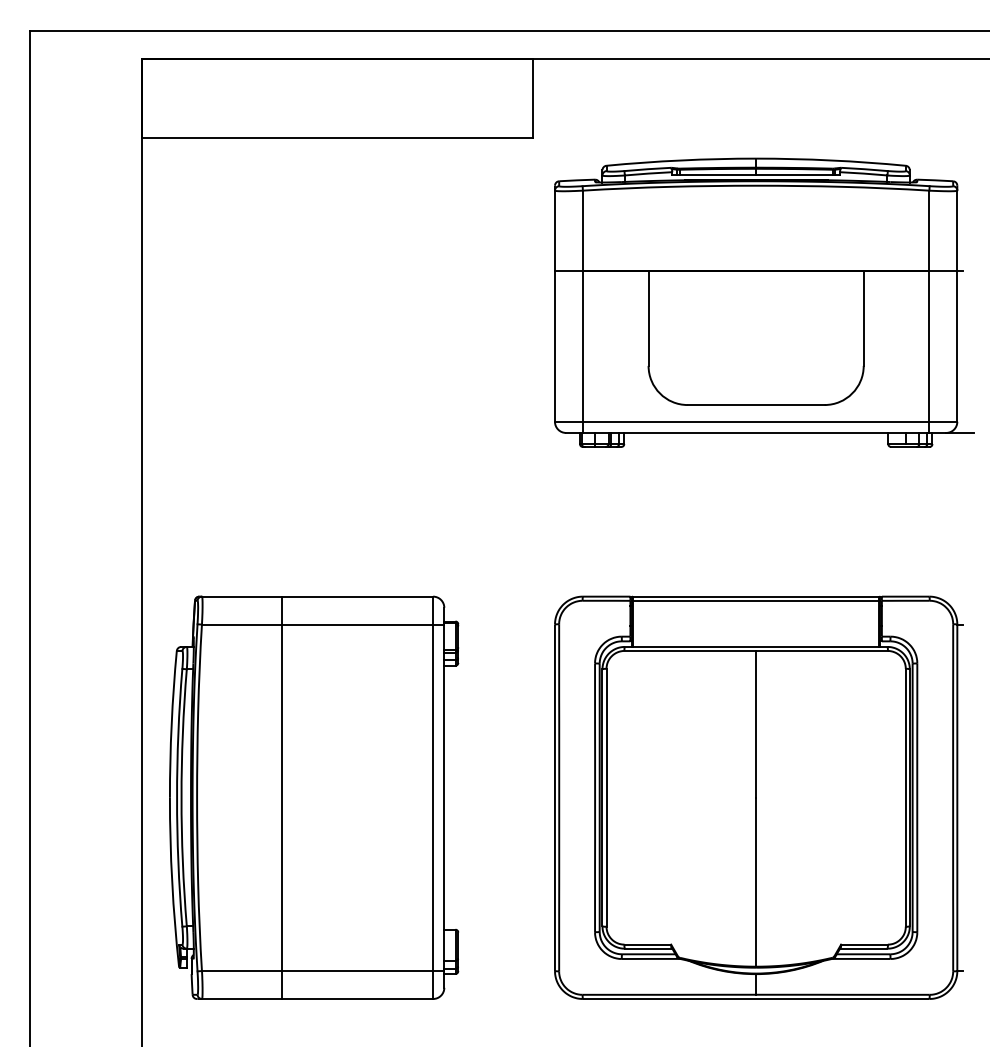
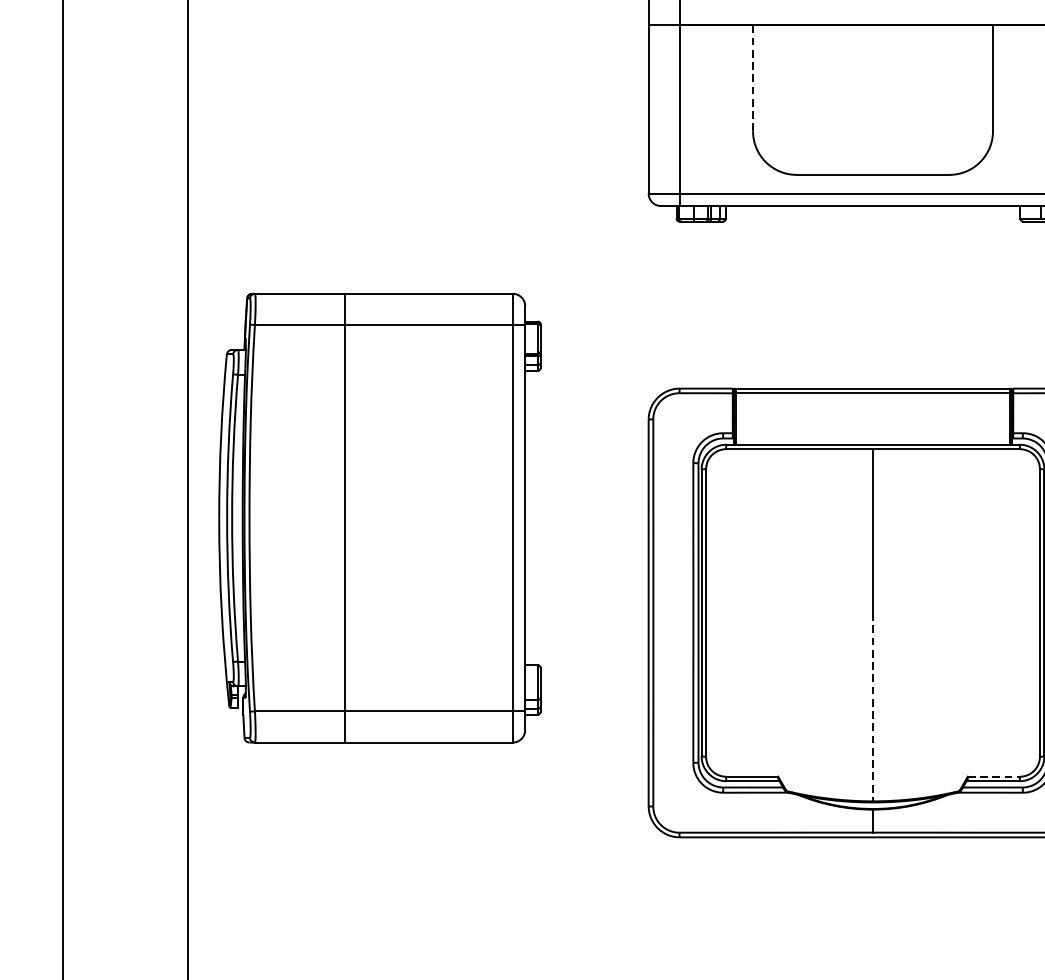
line: (648, 317) -> (752, 77), solid -> dashed
part: (314, 797) -> (380, 517), moved
line: (756, 882) -> (873, 707), solid -> dashed
line: (865, 944) -> (994, 776), solid -> dashed

